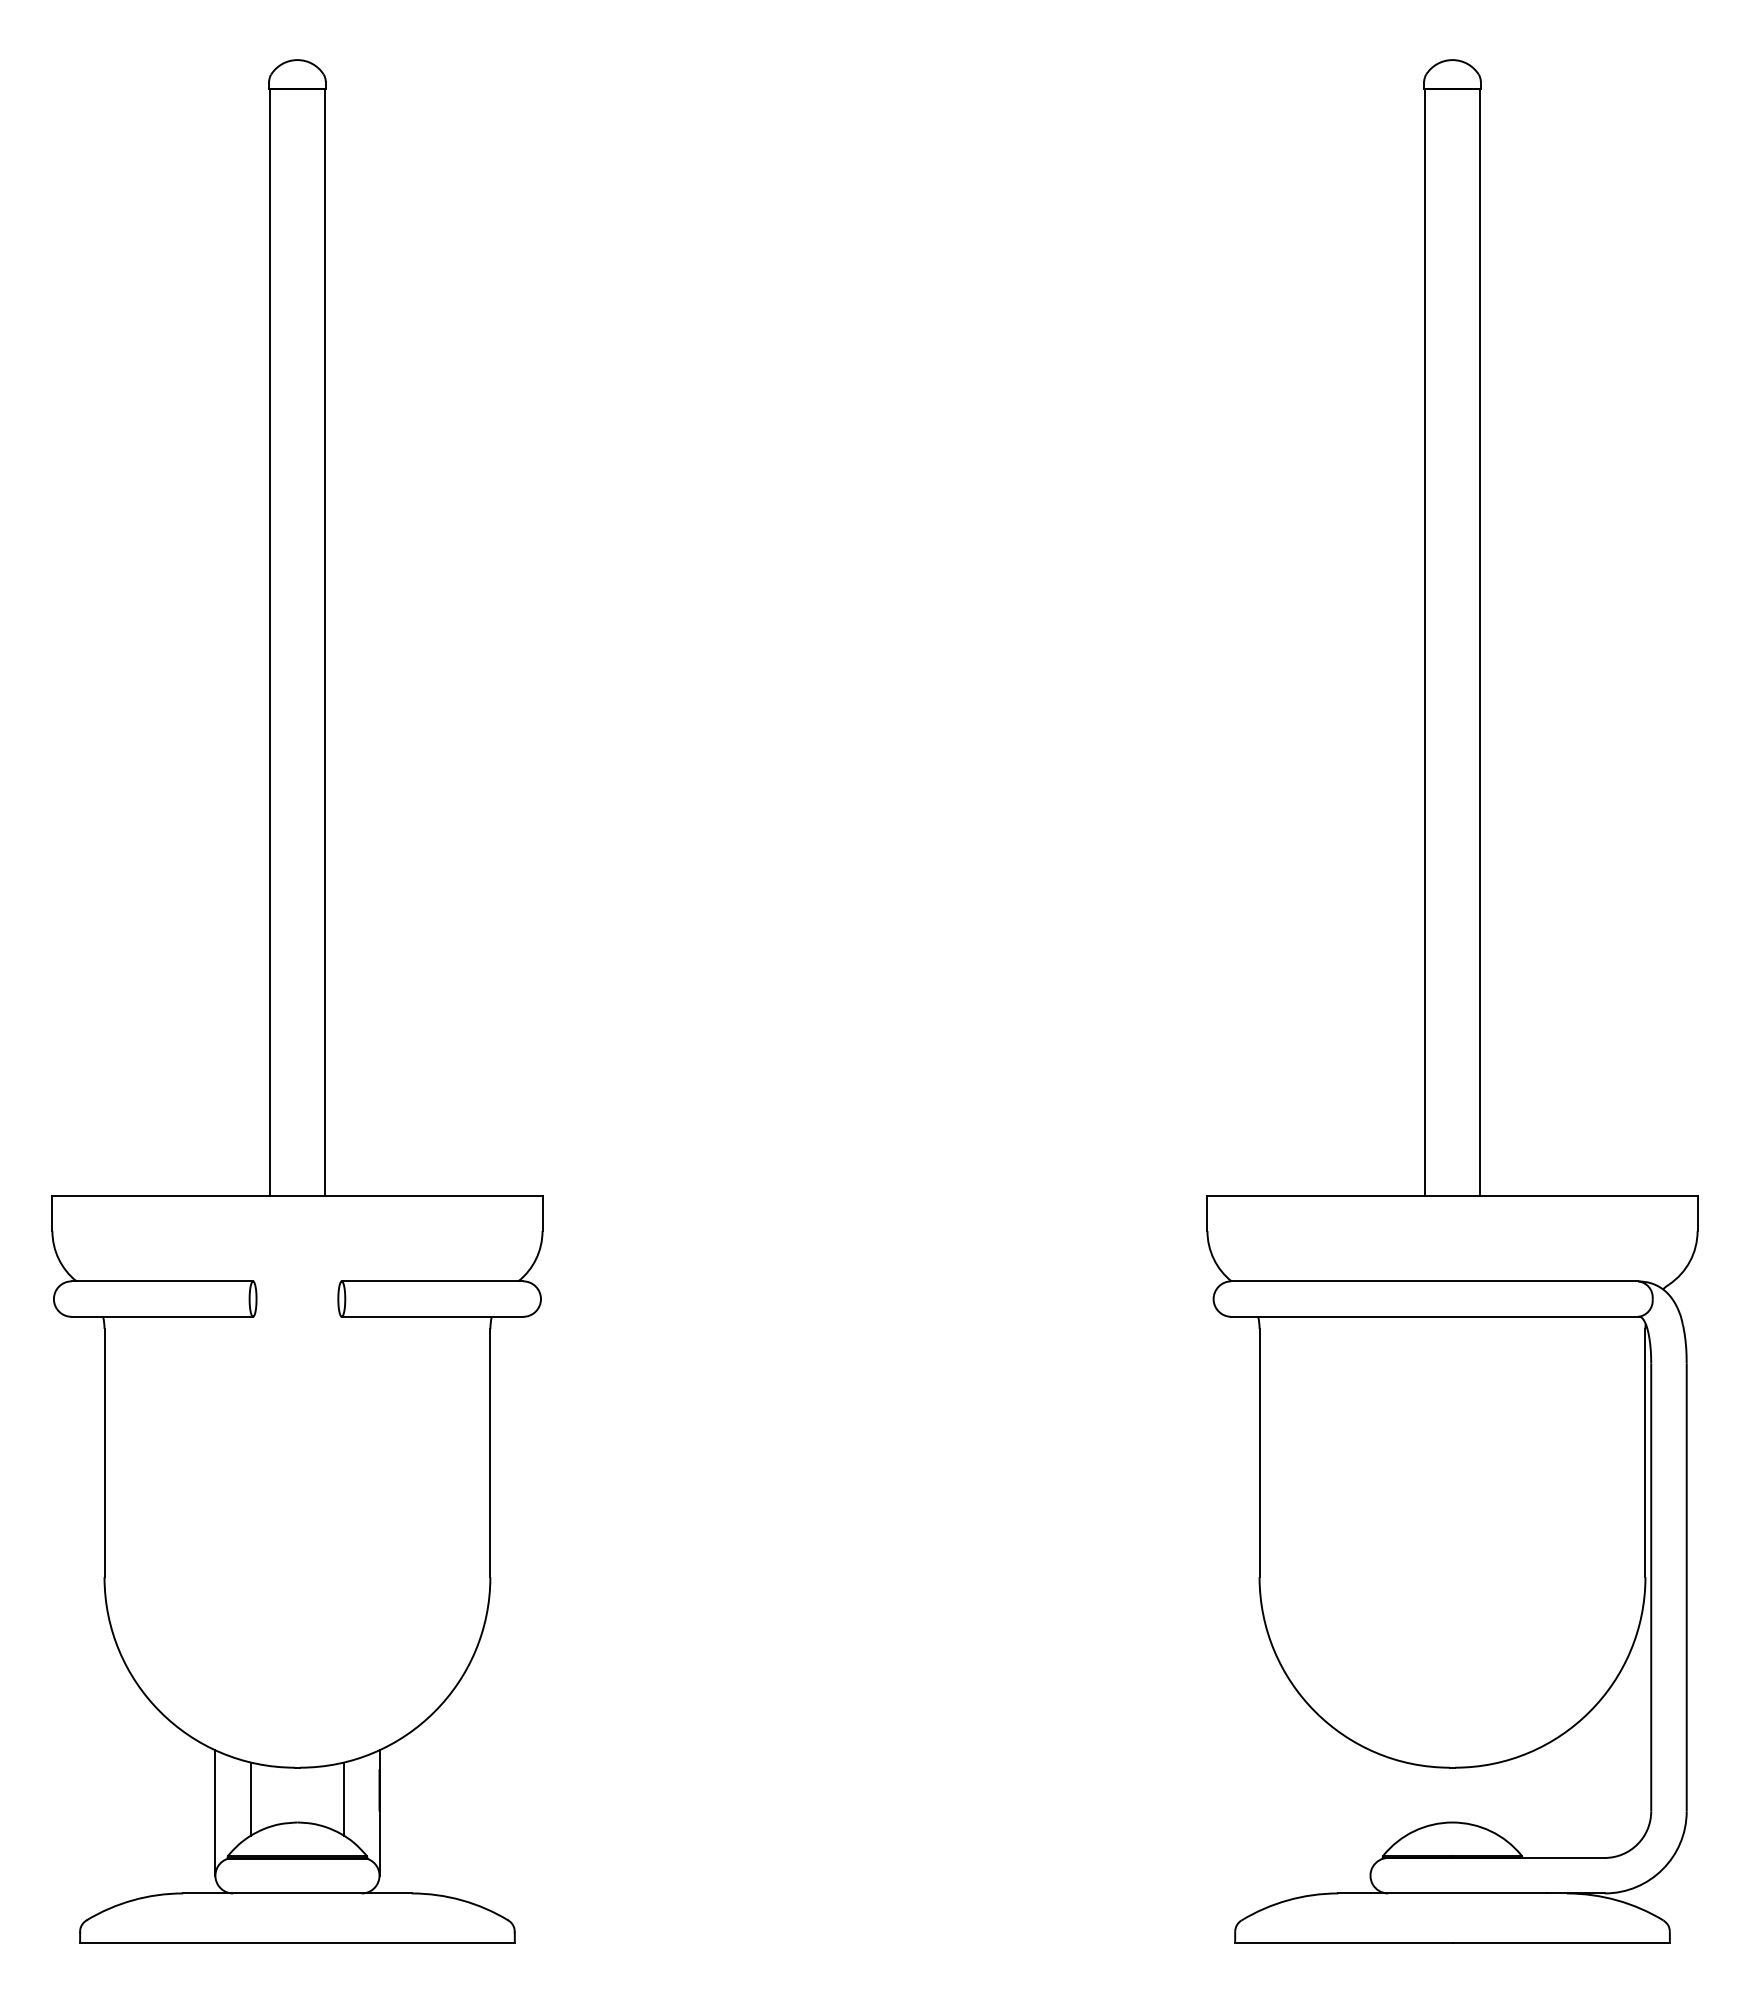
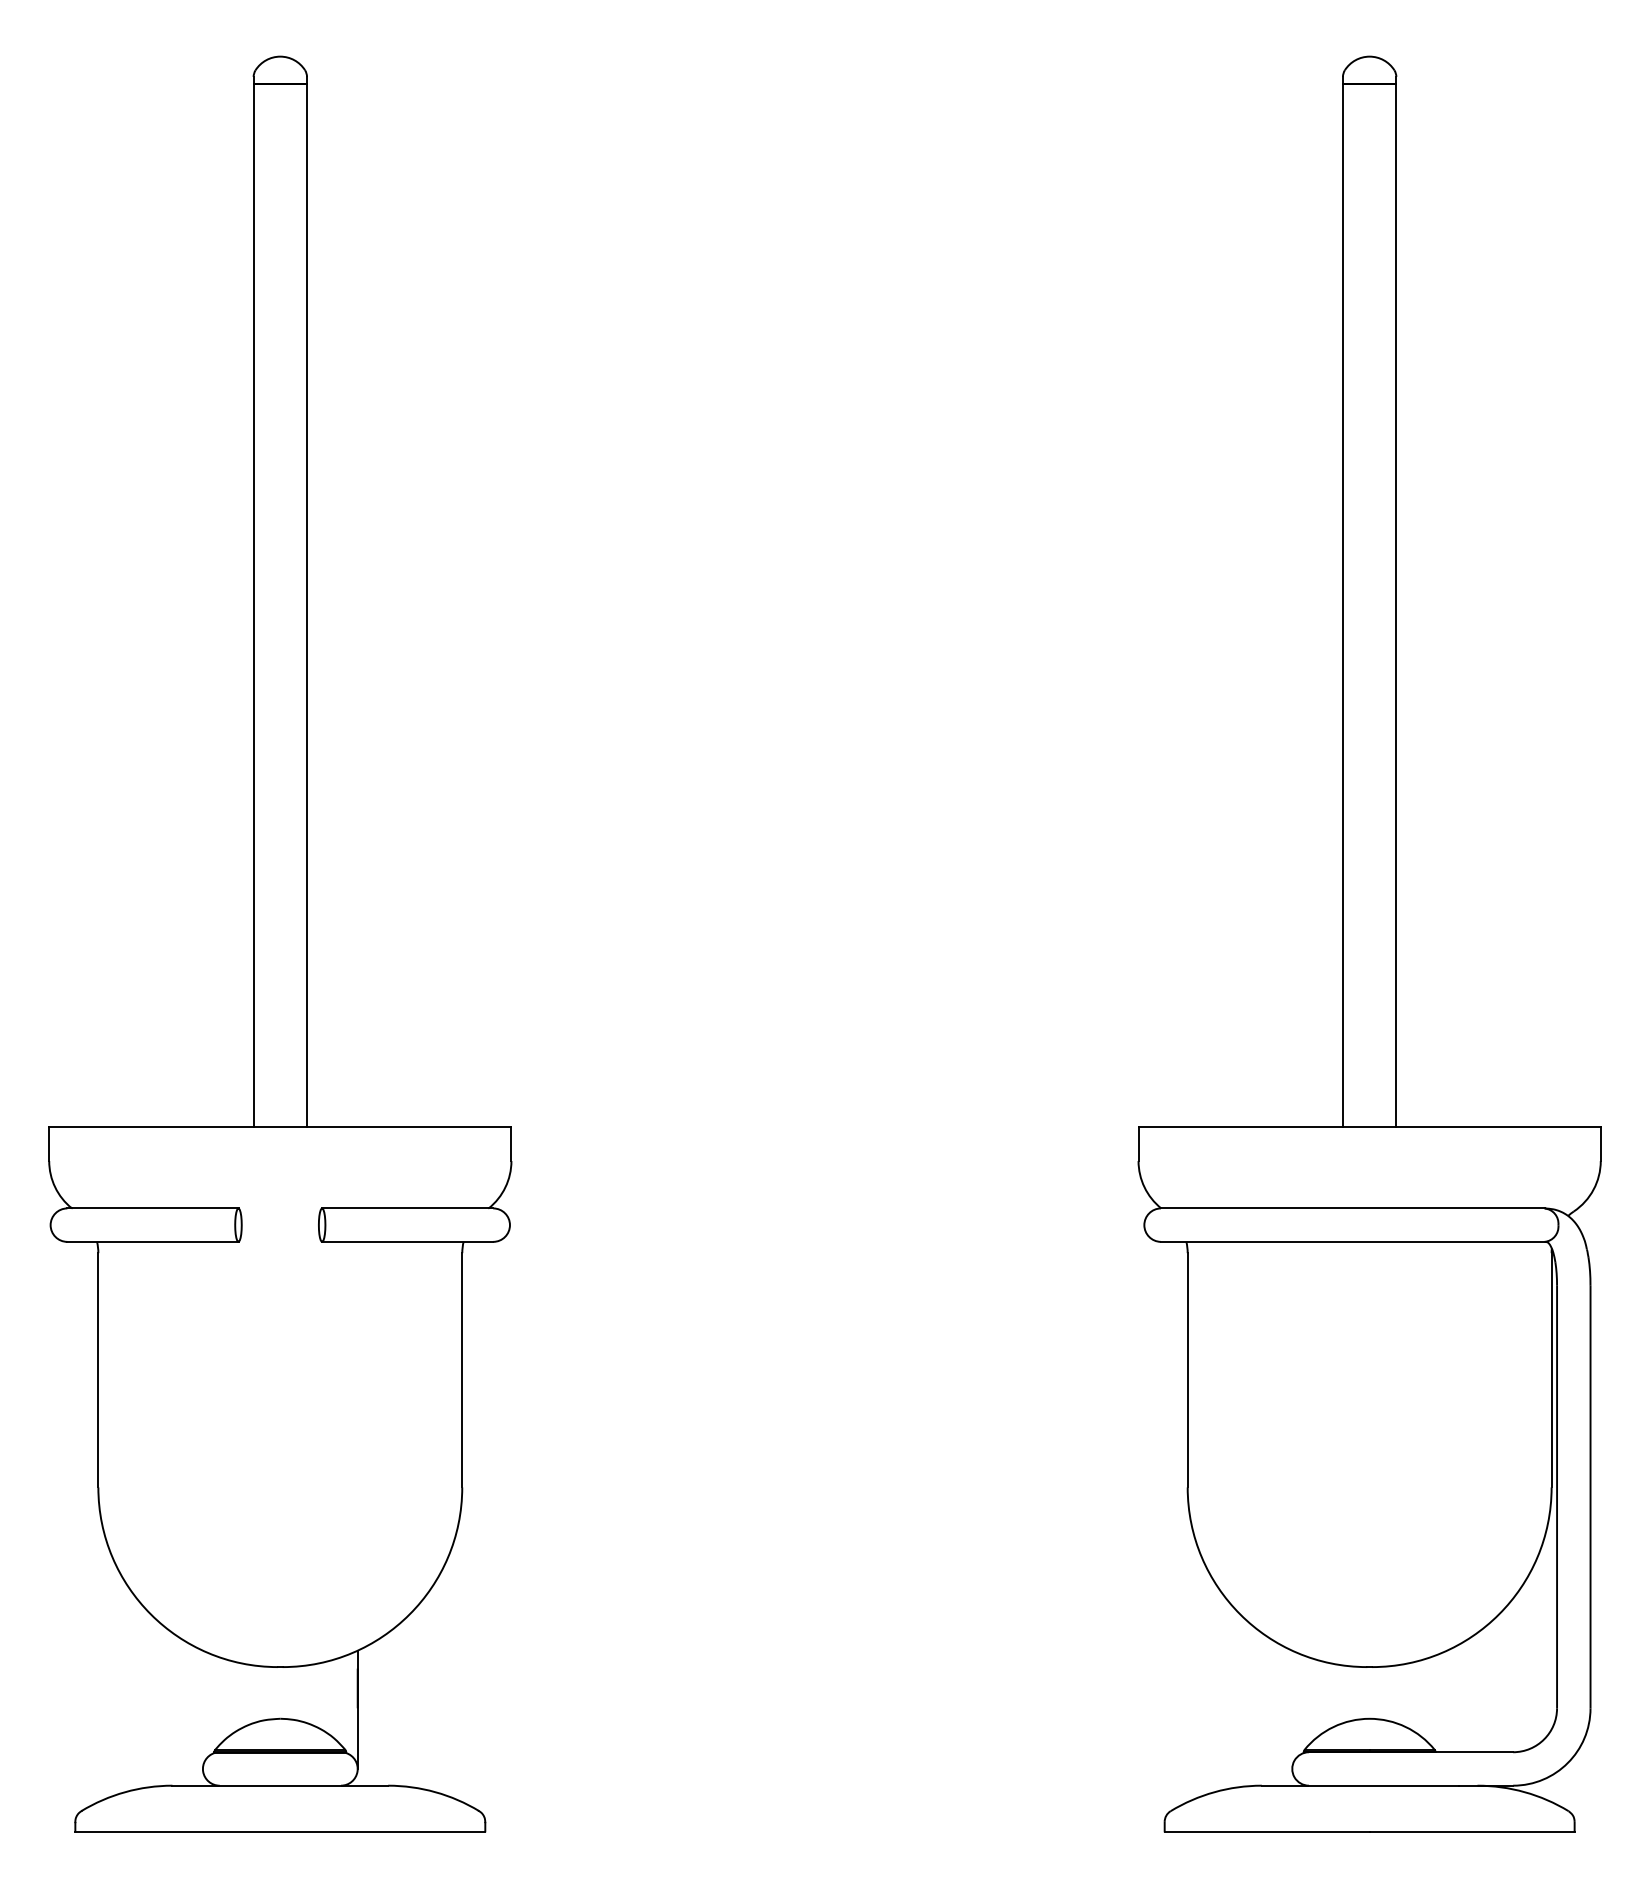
line: (250, 1798) -> (236, 1696), removed
line: (344, 1798) -> (324, 1696), removed
line: (215, 1812) -> (203, 1709), removed

